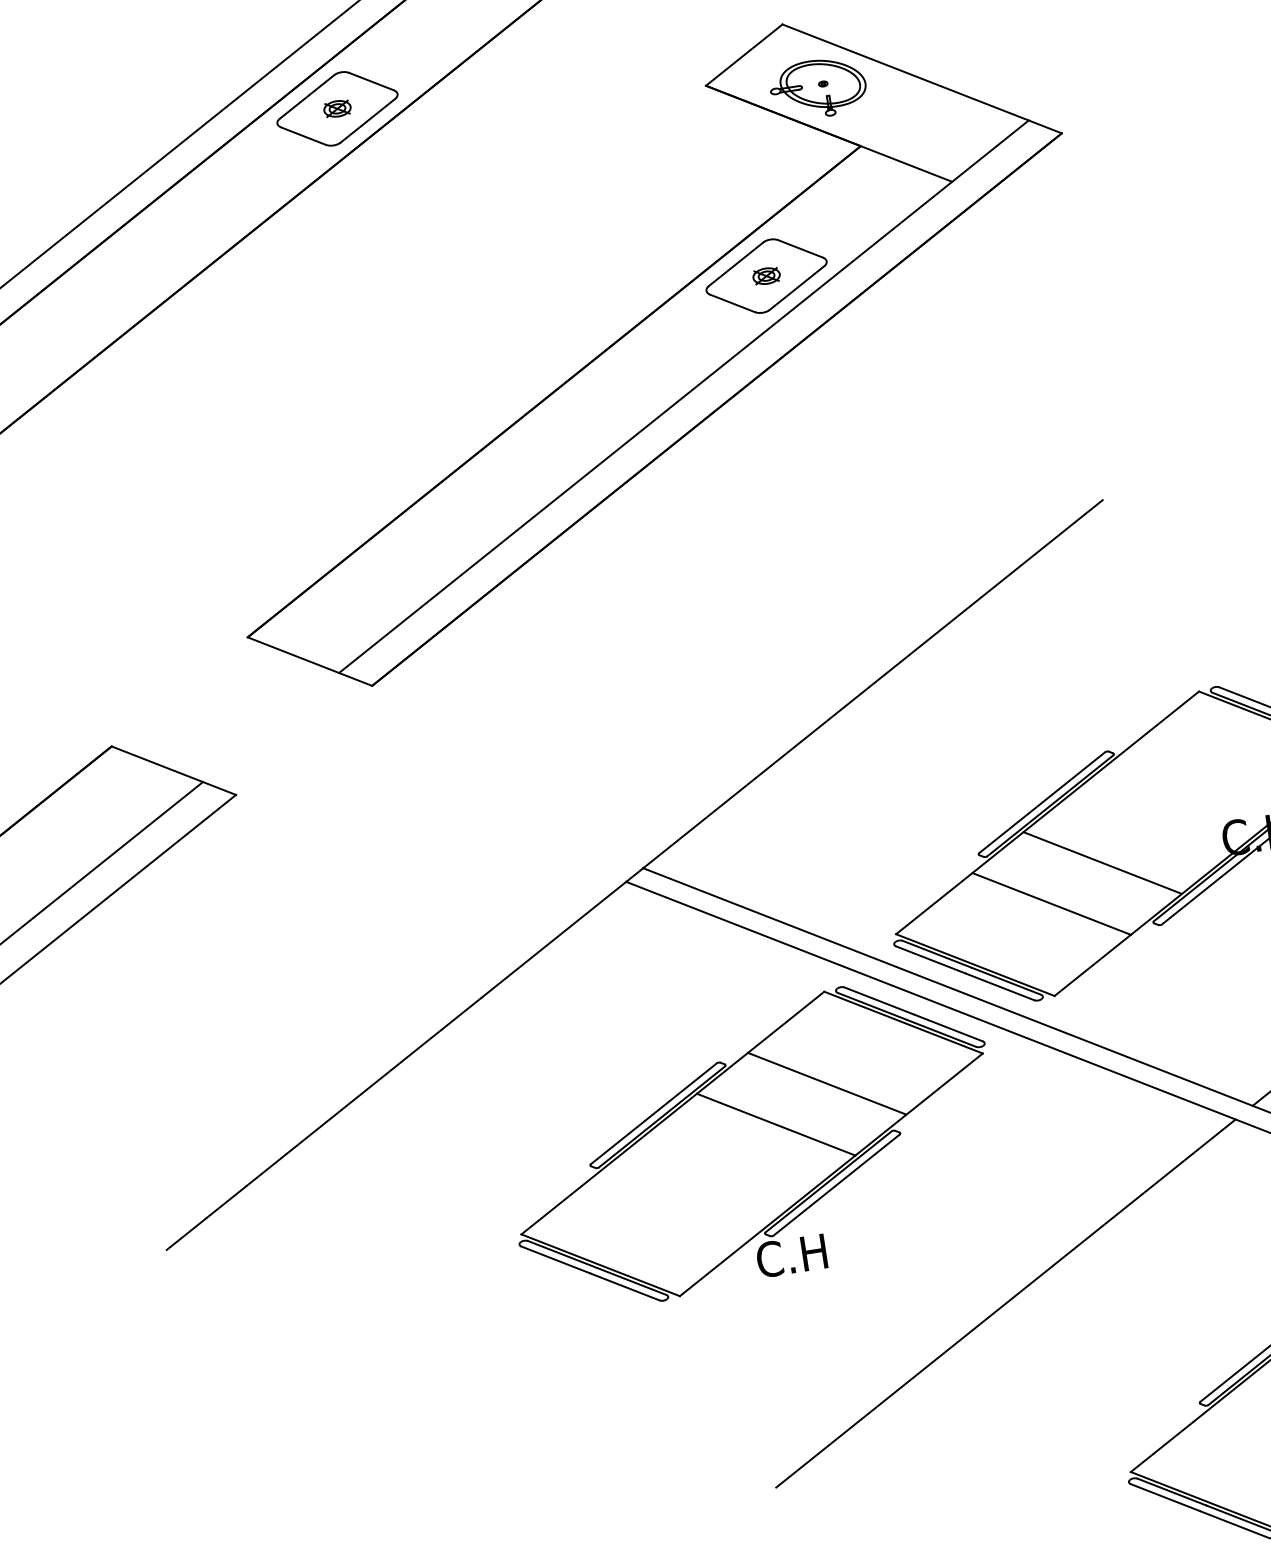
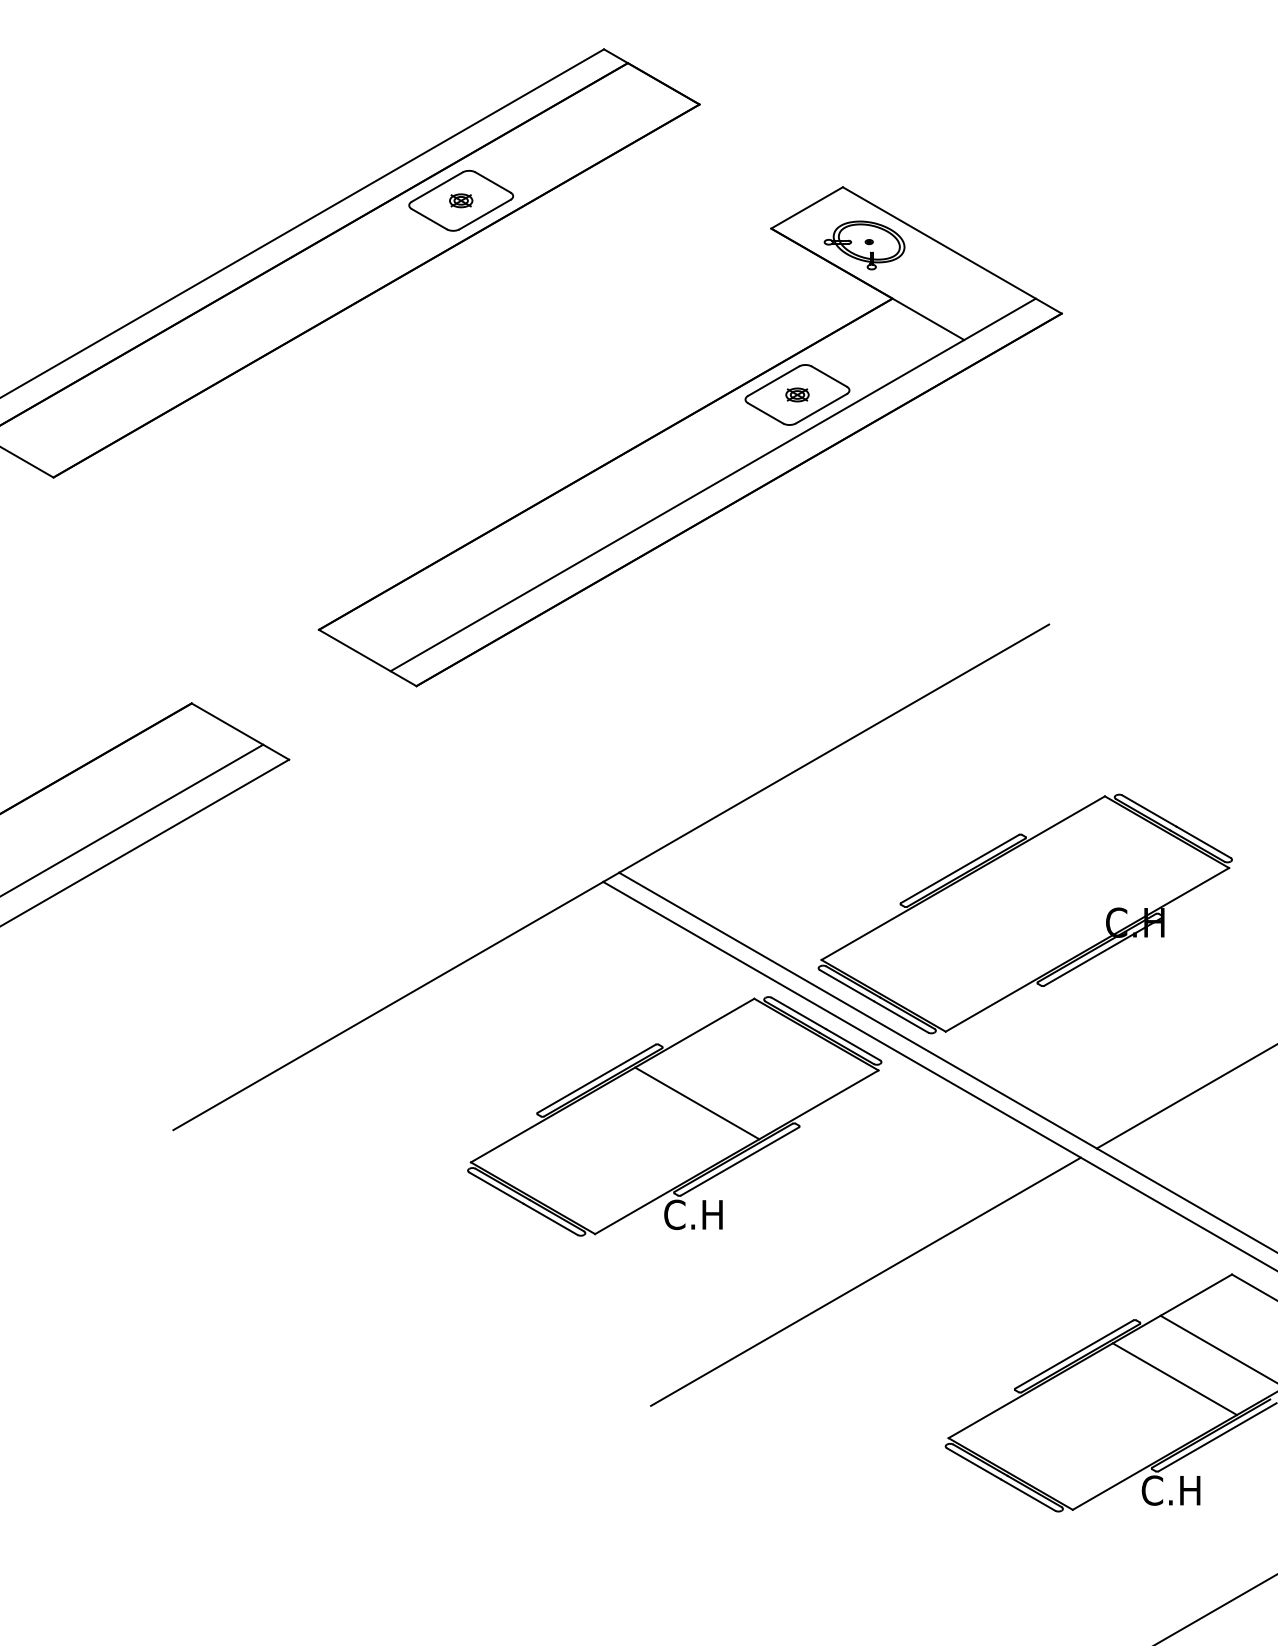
line: (1102, 862) -> (1002, 926), removed
line: (1051, 903) -> (954, 954), removed
line: (826, 1083) -> (744, 1075), removed

